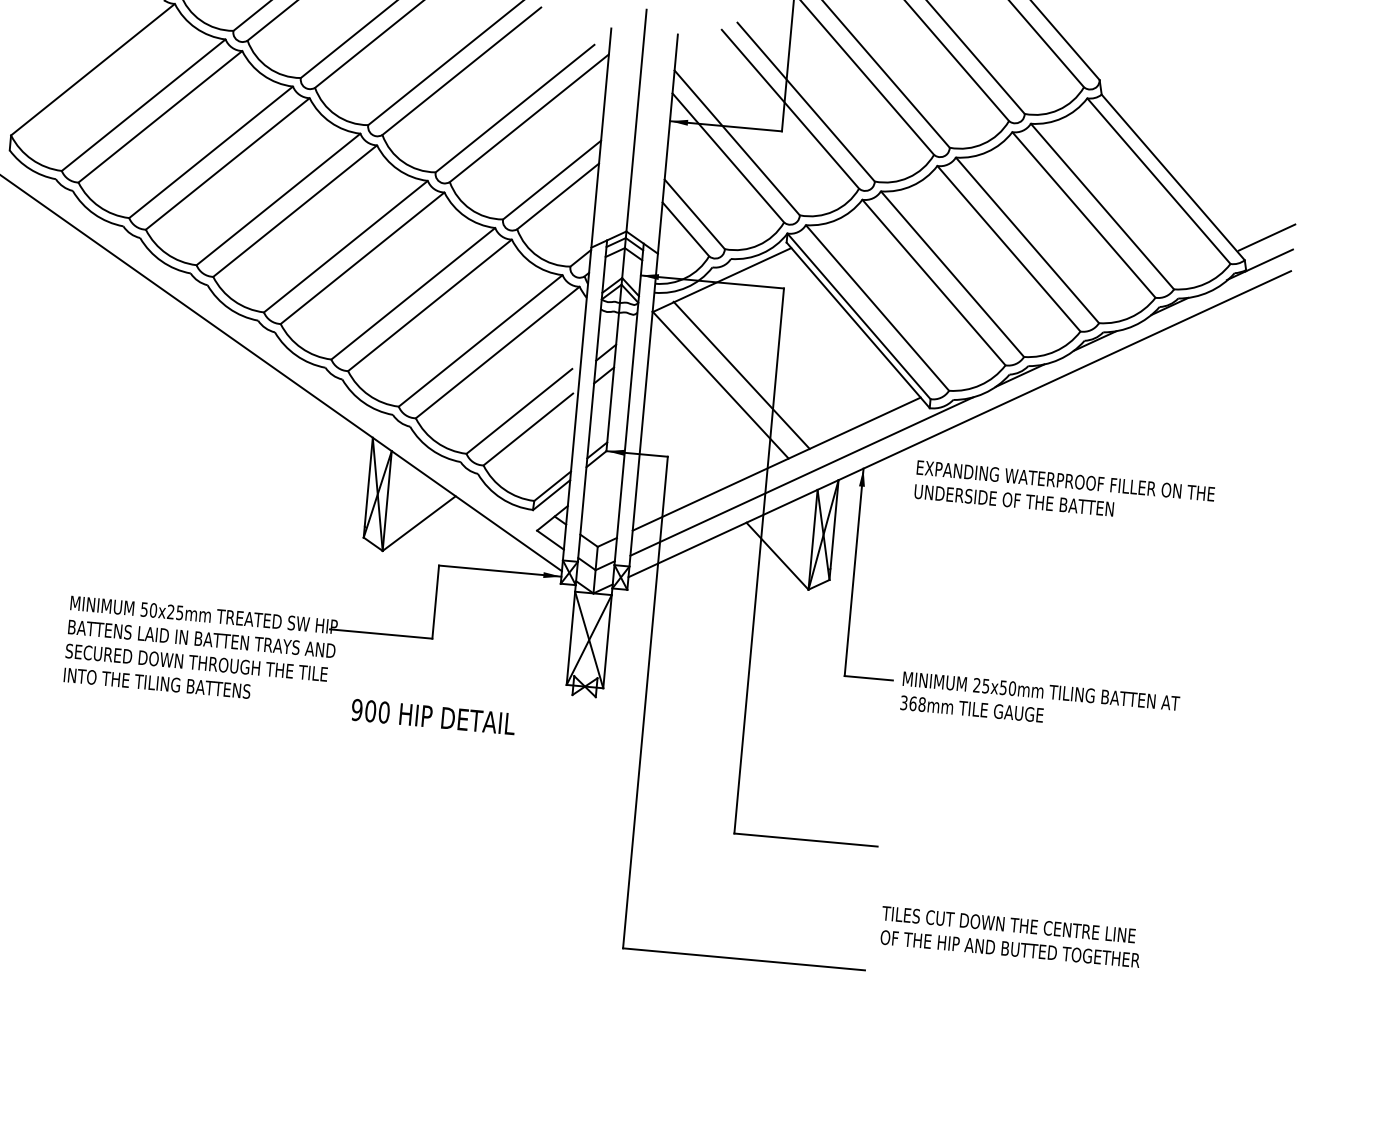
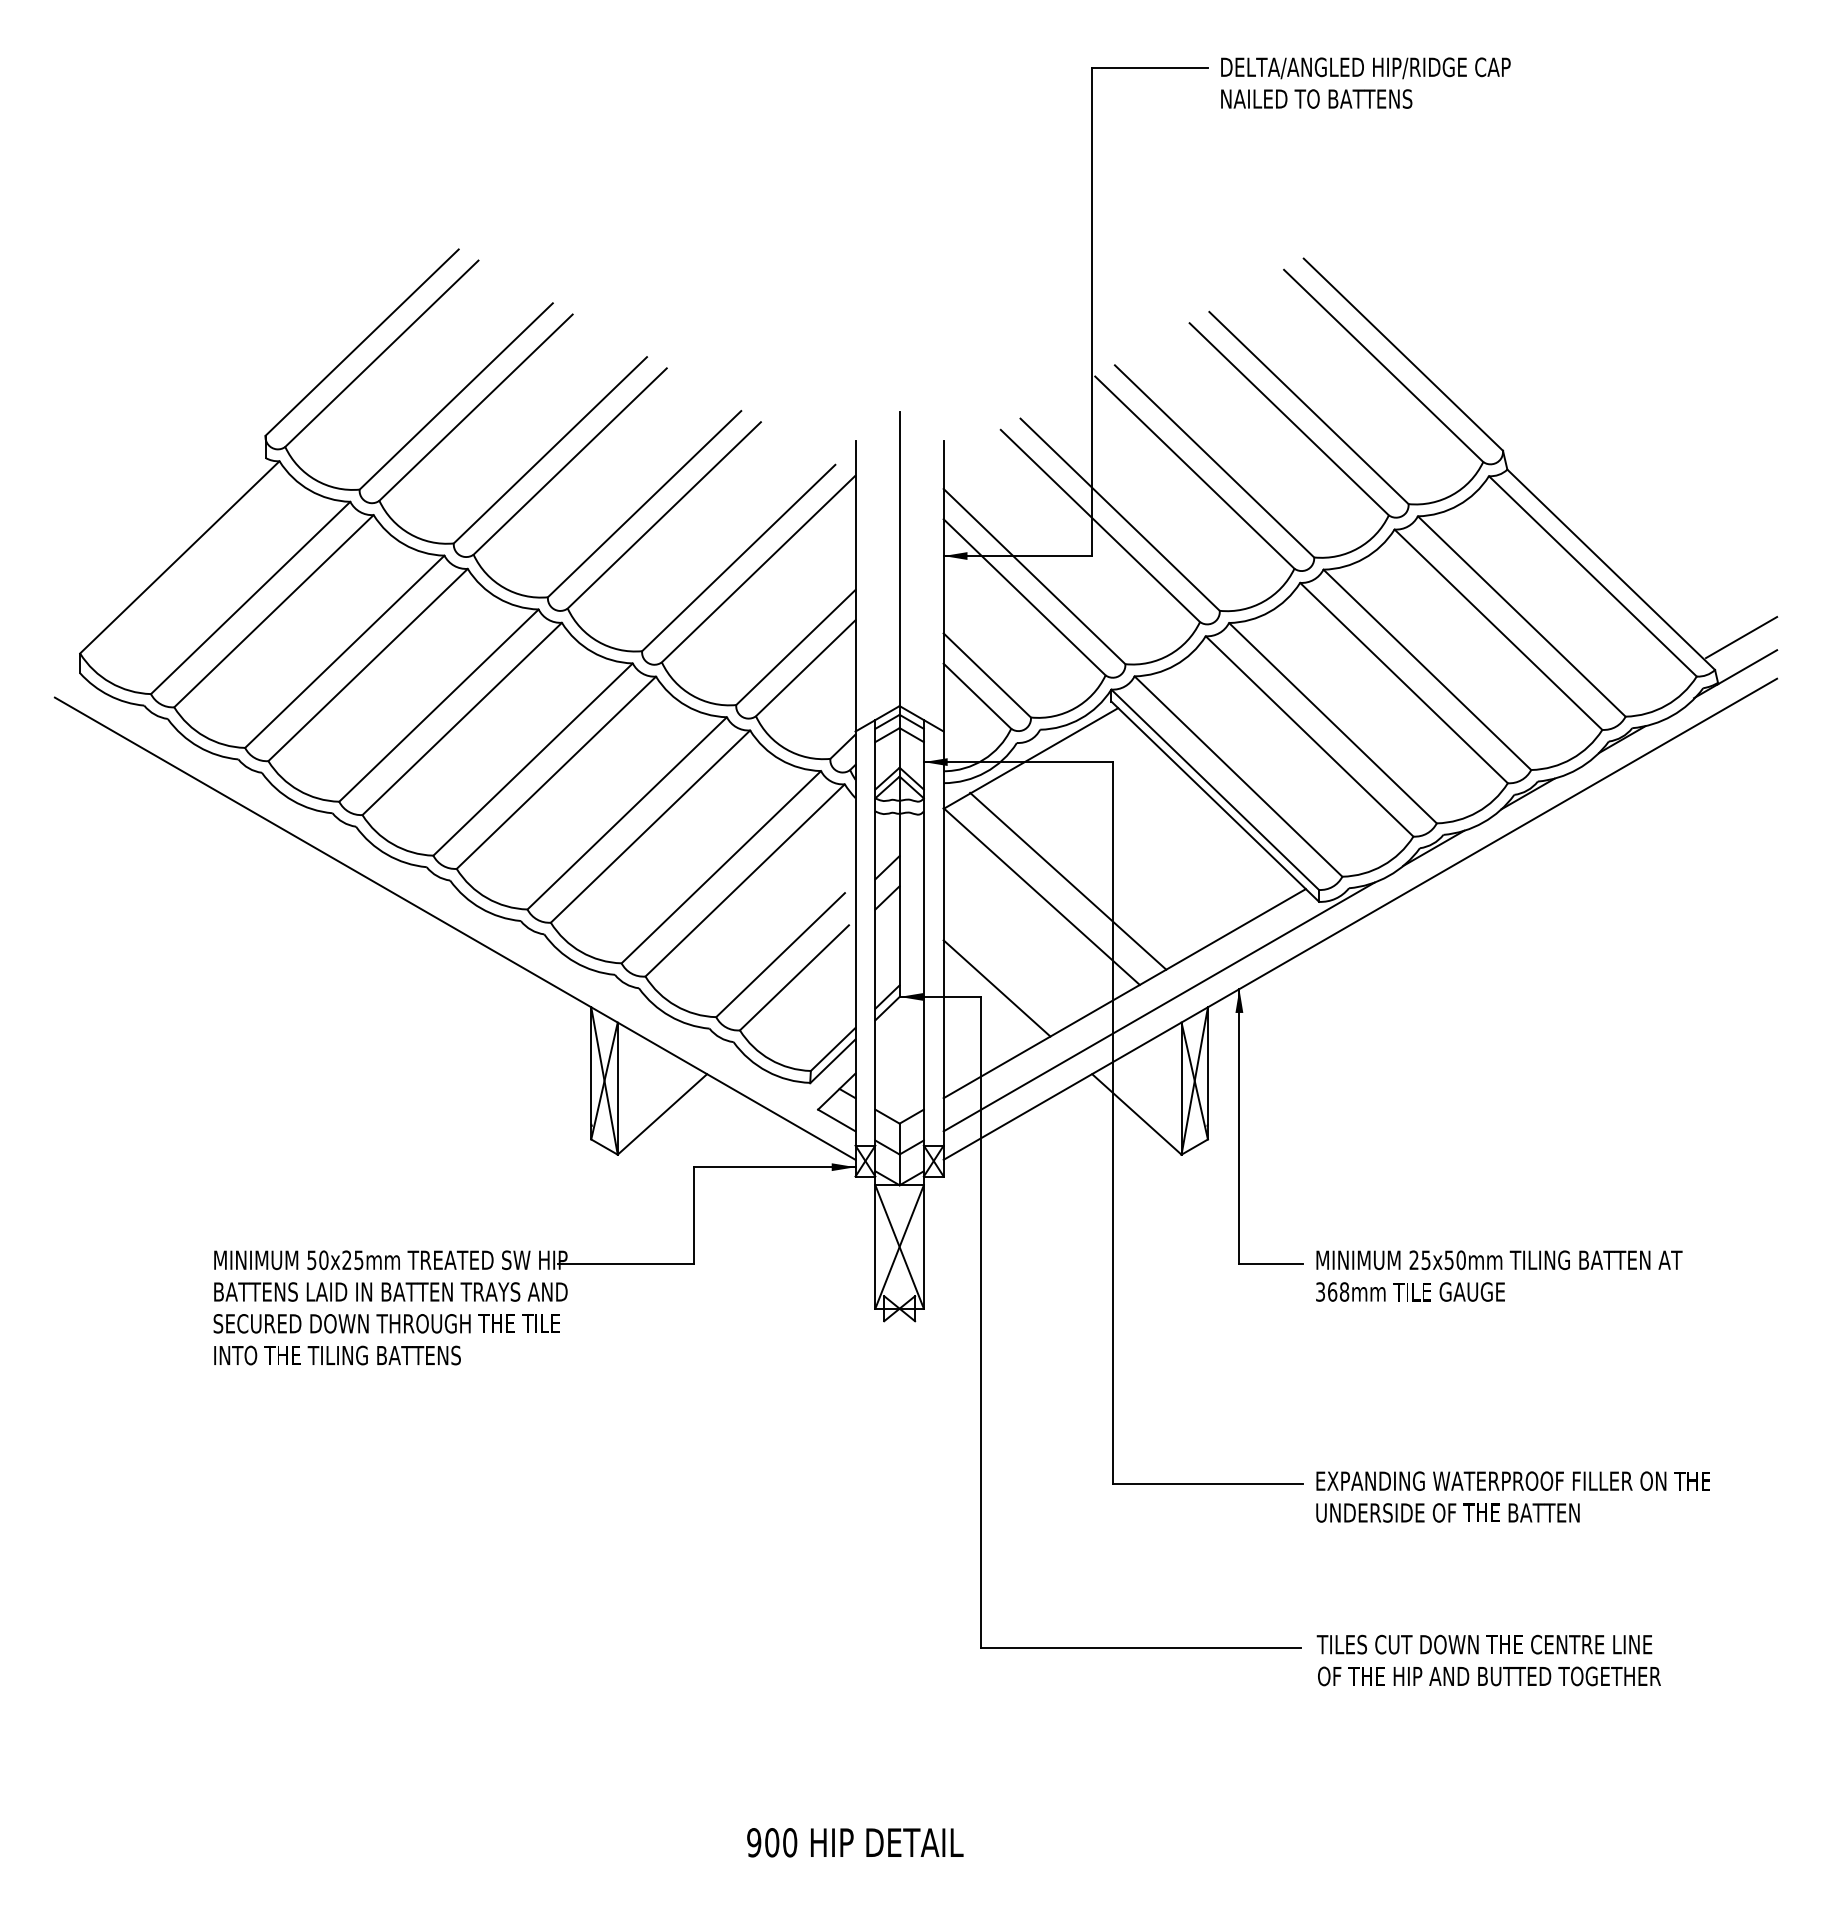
line: (680, 451) -> (996, 988), added
text: (1064, 492) -> (1512, 1496), moved
text: (433, 716) -> (855, 1842), moved
text: (1010, 936) -> (1488, 1660), moved

